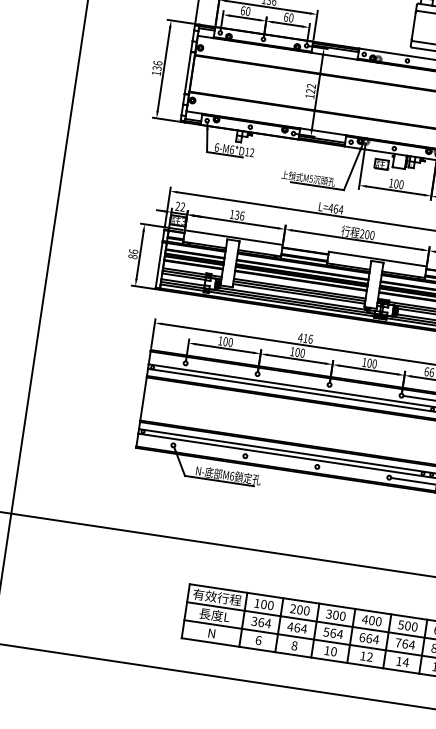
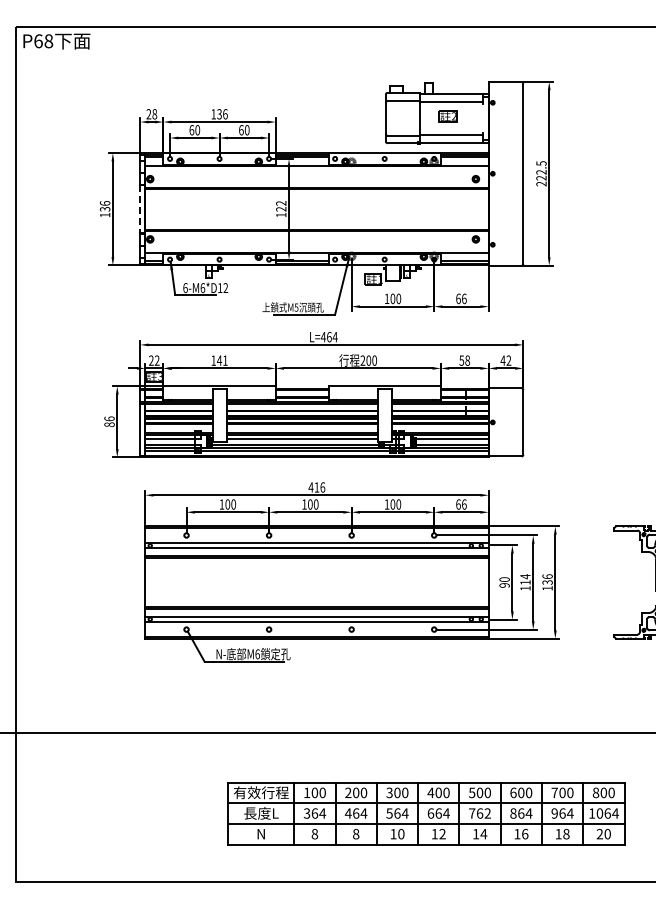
line: (187, 73) -> (140, 209), solid -> dashed
text: (238, 215) -> (221, 360), 136 -> 141
text: (258, 640) -> (314, 834), 6 -> 8
text: (411, 644) -> (487, 813), 764 -> 762

